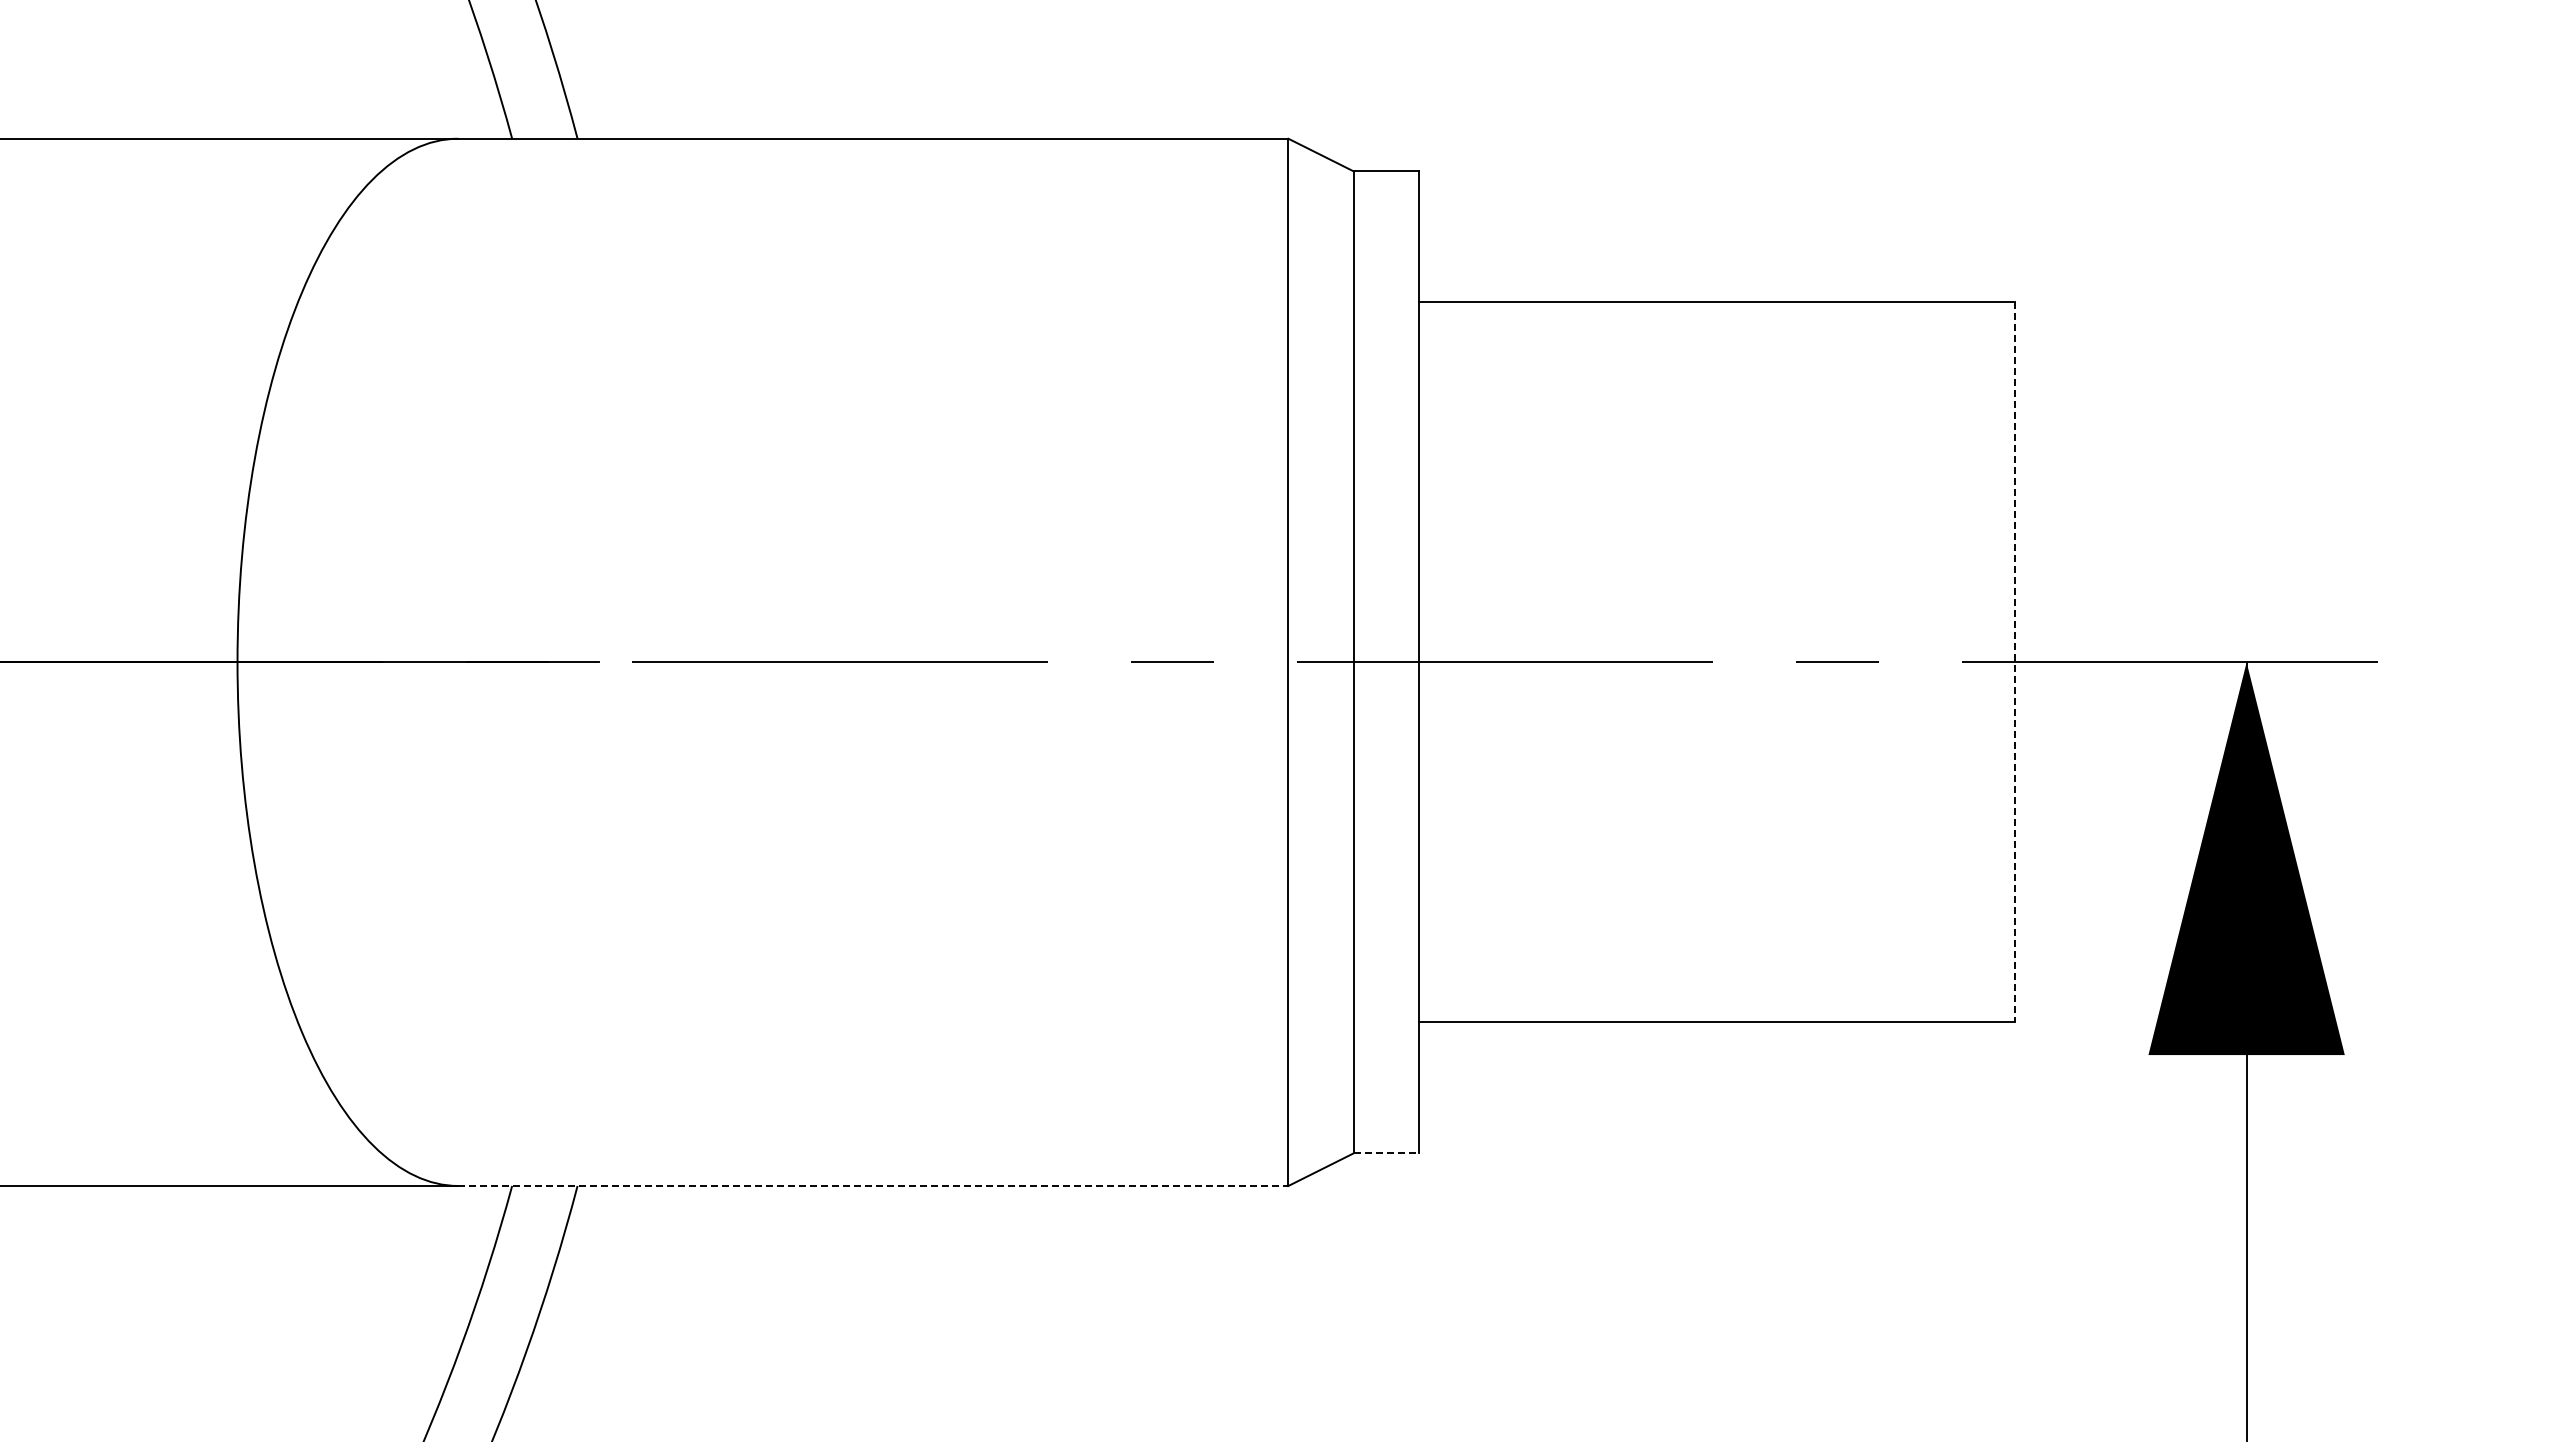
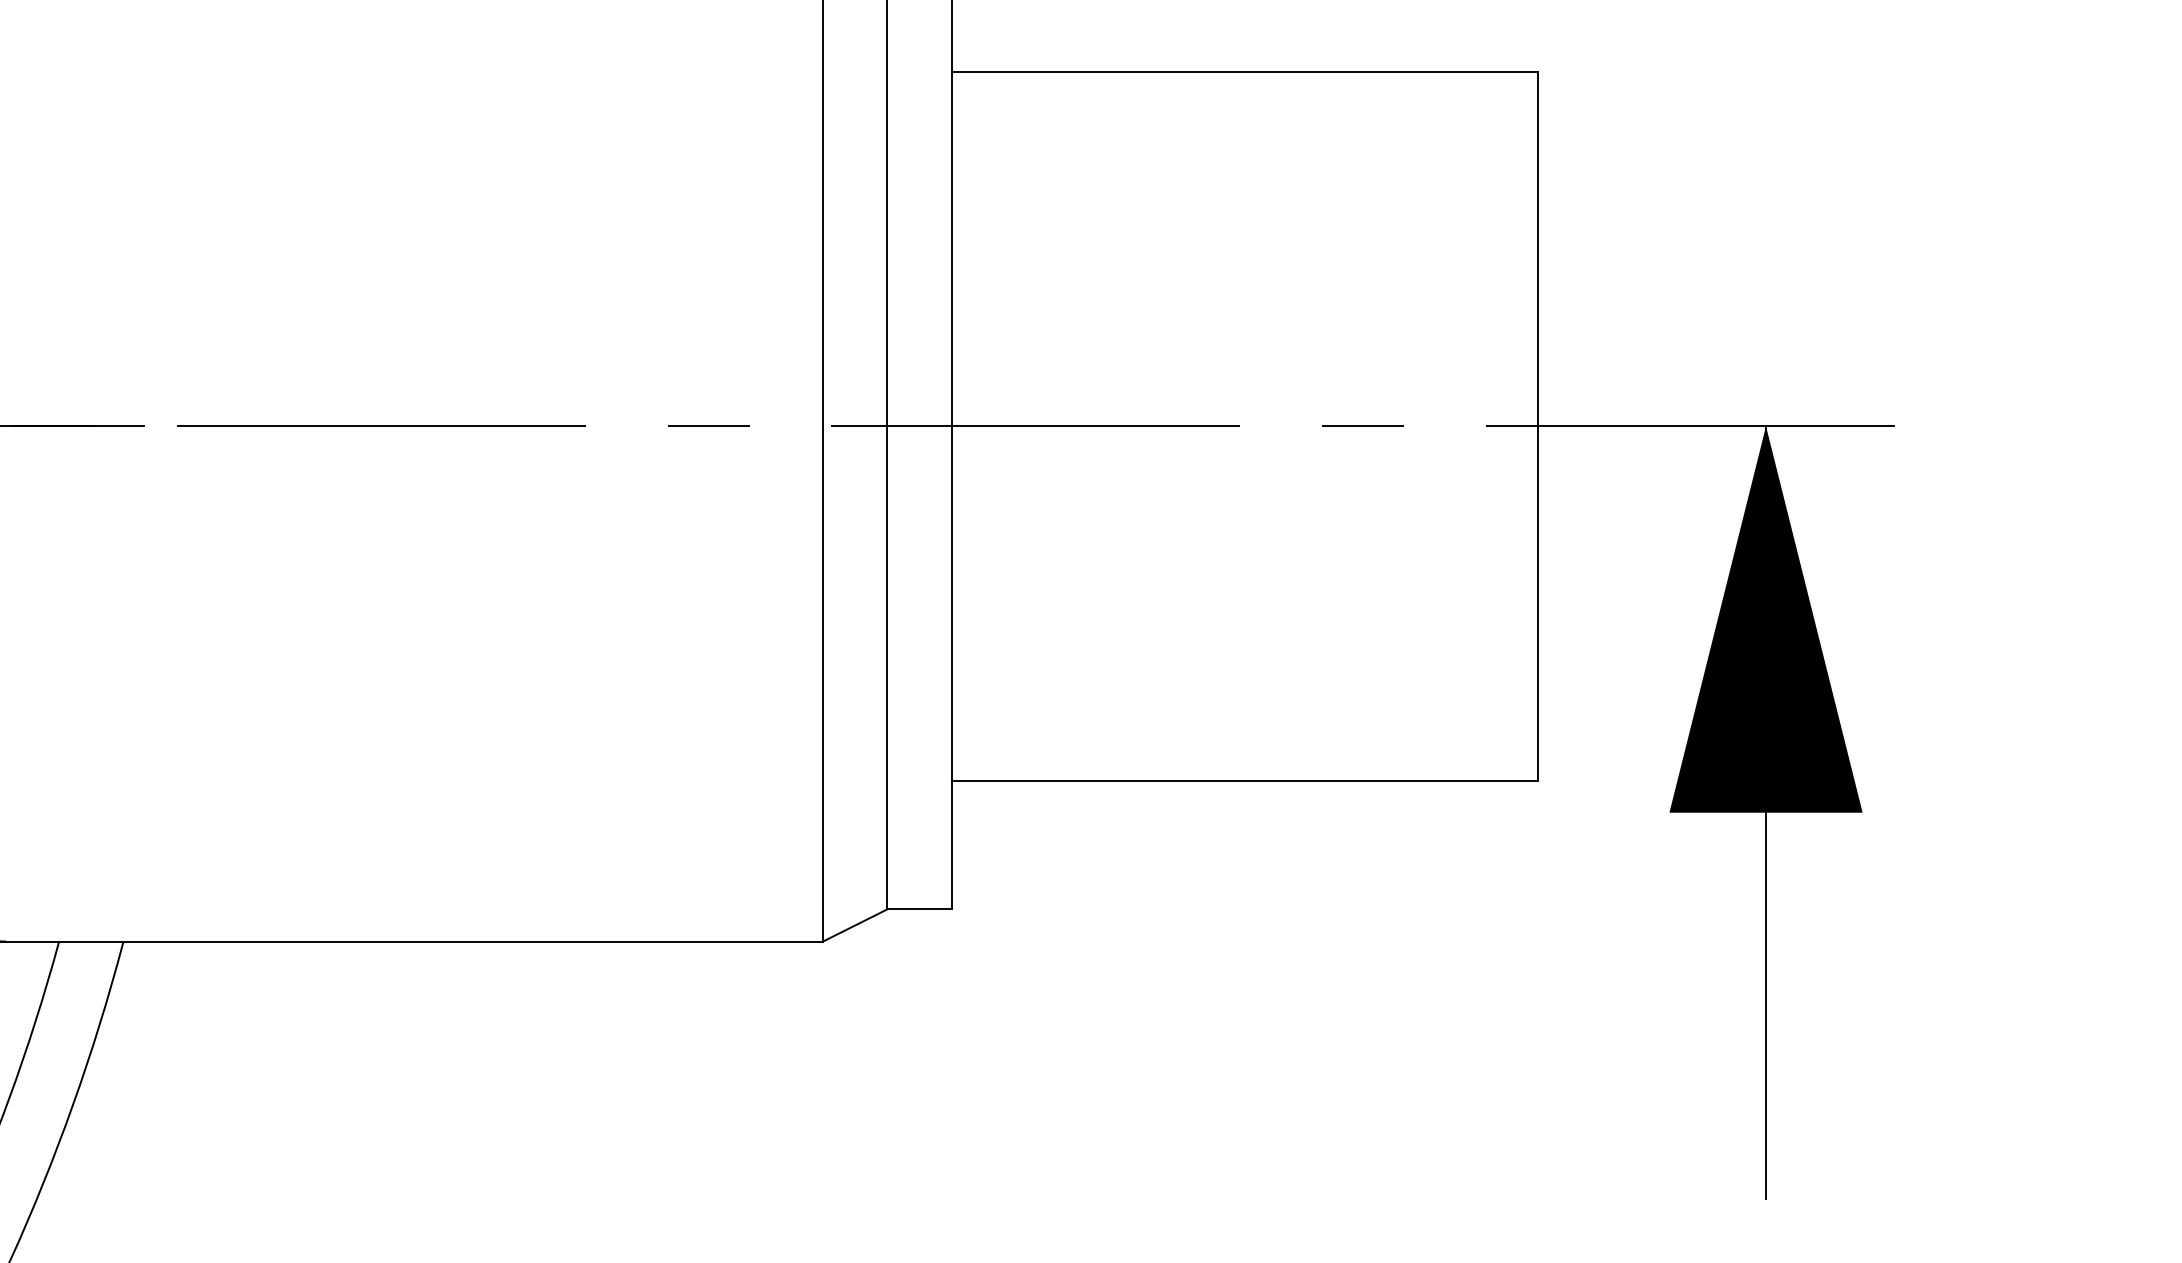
line: (2015, 662) -> (1538, 426), dashed -> solid
line: (1386, 1153) -> (919, 909), dashed -> solid
line: (873, 1185) -> (414, 941), dashed -> solid

